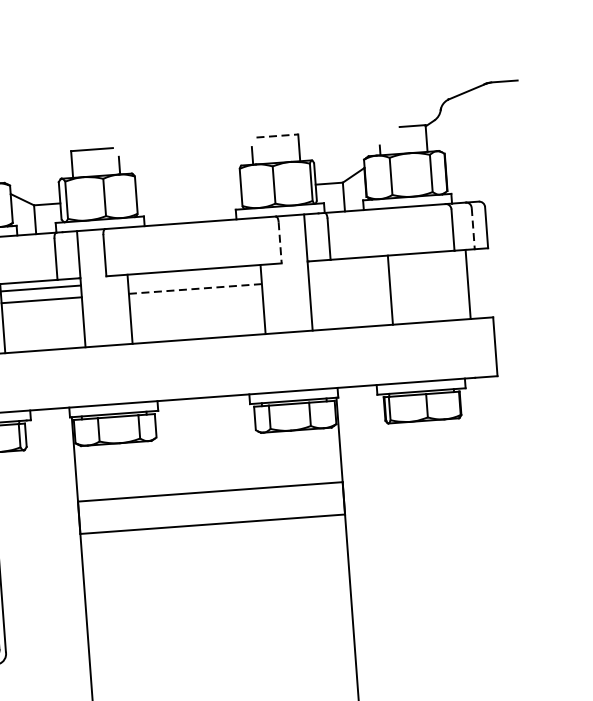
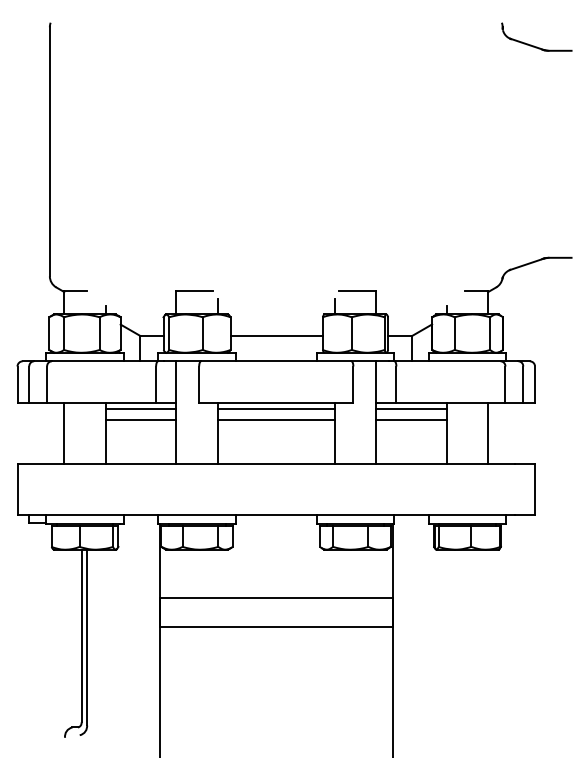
line: (278, 135) -> (358, 290), dashed -> solid
line: (188, 193) -> (276, 335), added
line: (473, 229) -> (523, 385), dashed -> solid
line: (280, 243) -> (353, 385), dashed -> solid
line: (348, 266) -> (411, 409), added
line: (193, 277) -> (275, 409), added
line: (349, 277) -> (411, 419), added
line: (468, 283) -> (488, 432), moved
line: (195, 288) -> (276, 419), dashed -> solid

